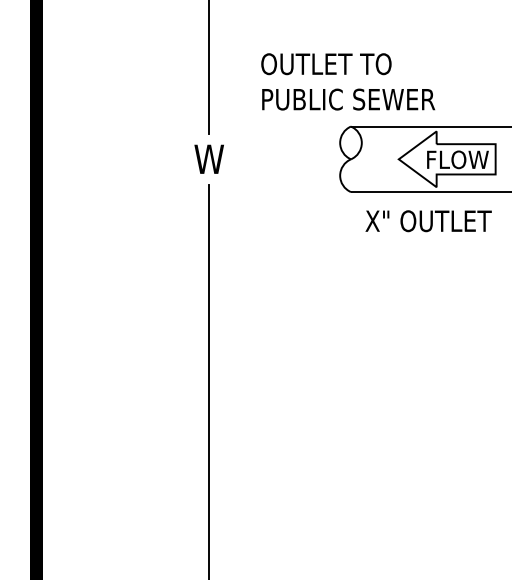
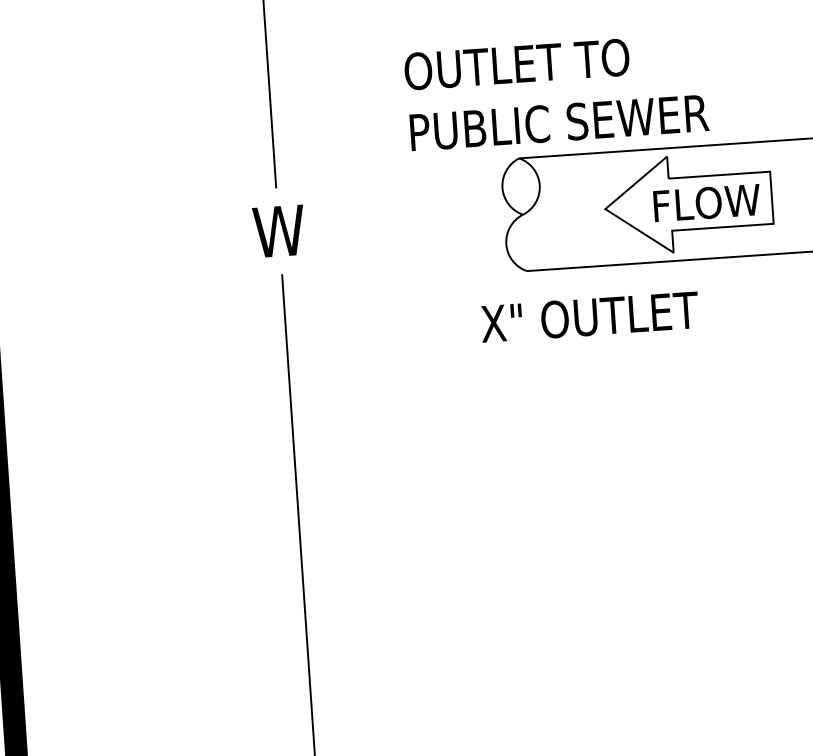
text: (348, 81) -> (557, 91), moved
text: (428, 221) -> (589, 317), moved

